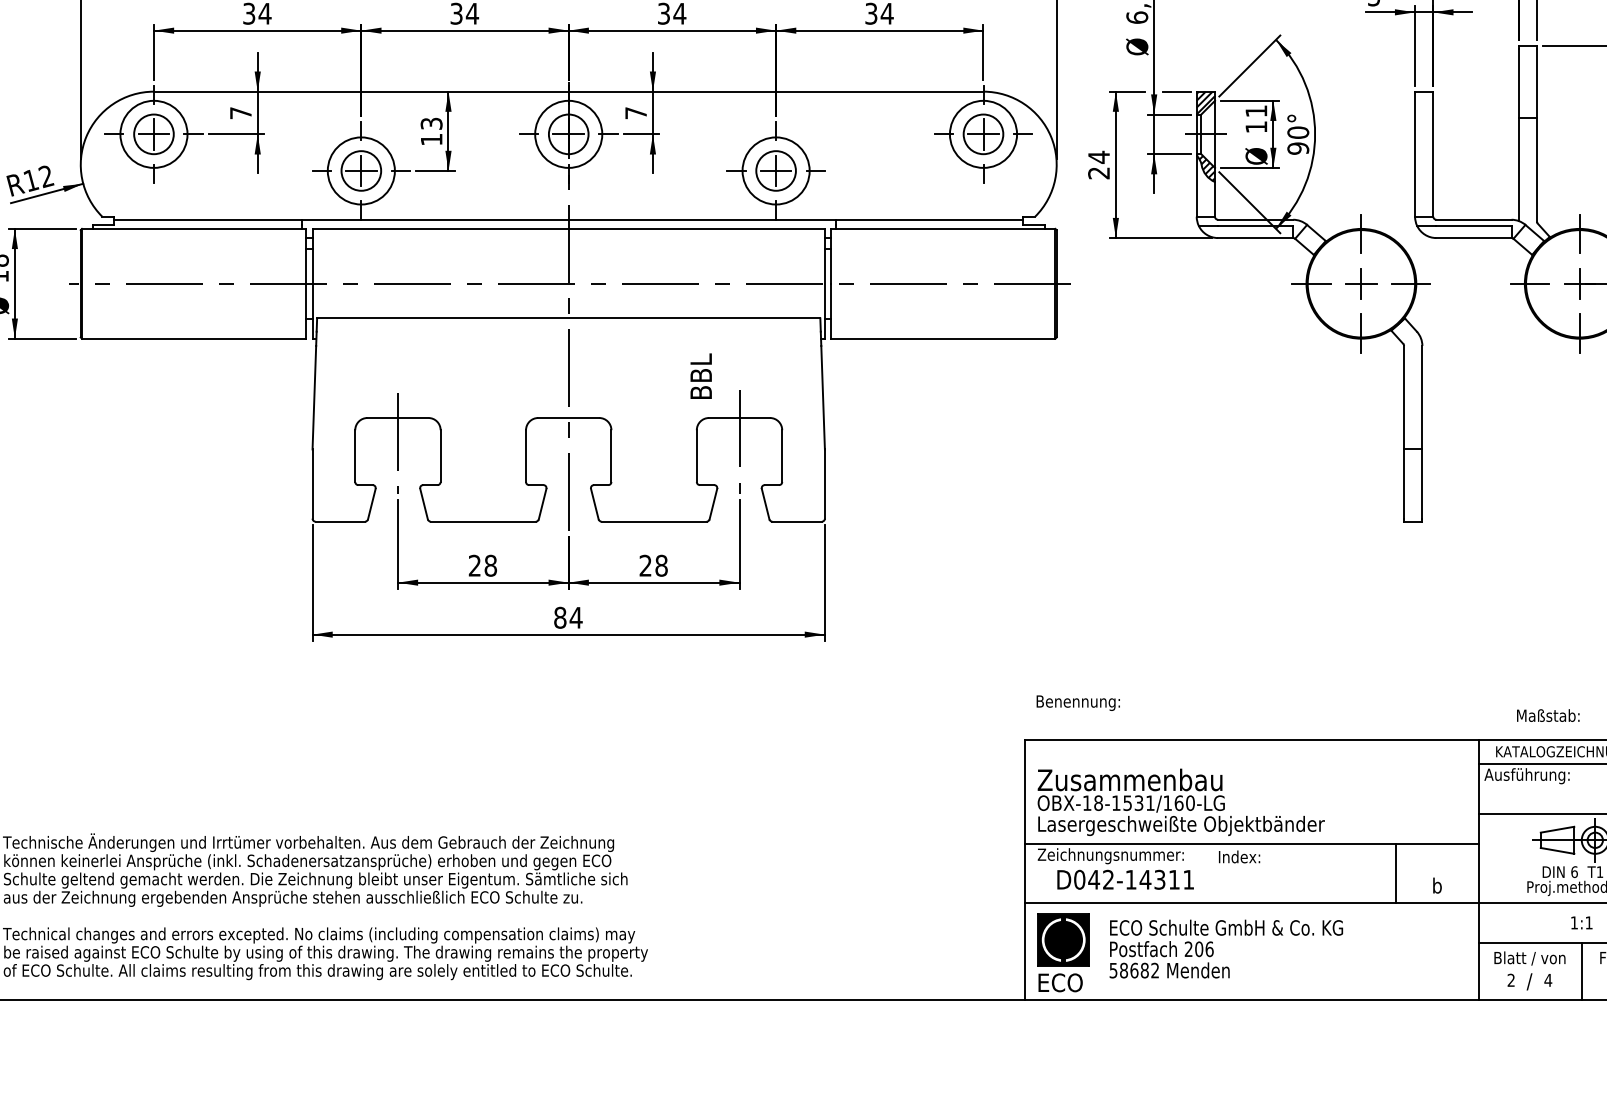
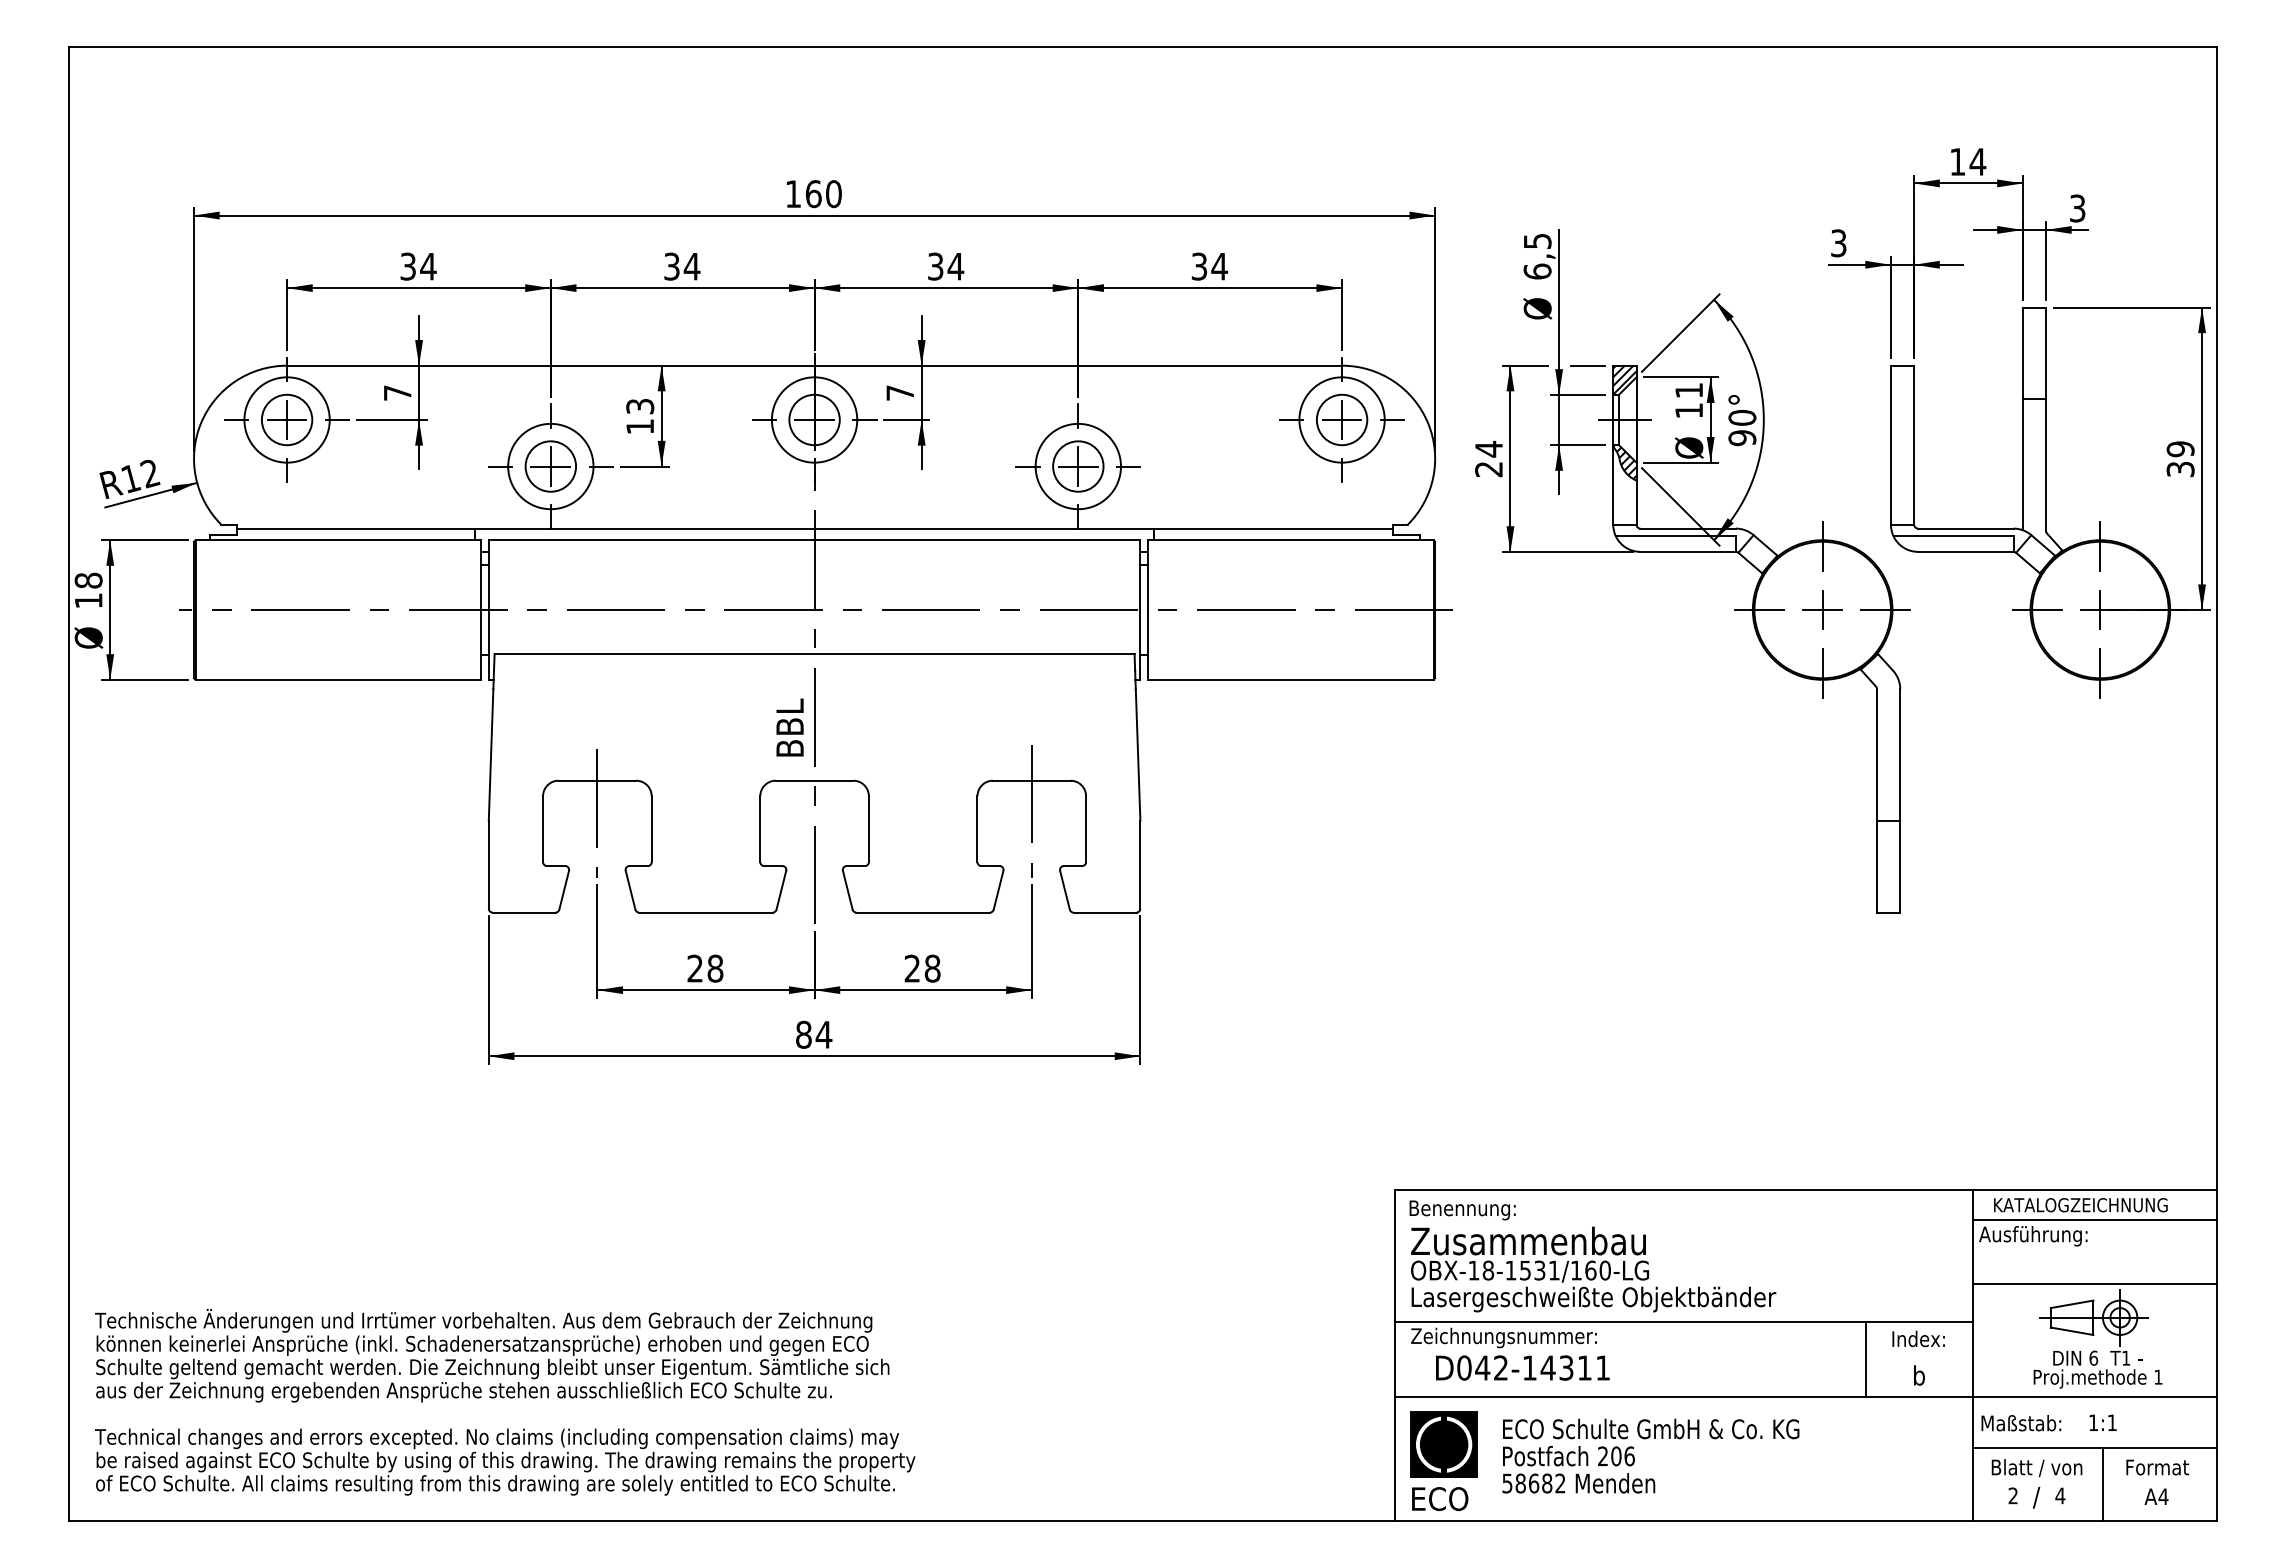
text: (700, 376) -> (789, 727), moved
text: (1078, 703) -> (1462, 1210), moved
text: (1548, 715) -> (2021, 1423), moved
text: (1239, 856) -> (1918, 1338), moved

